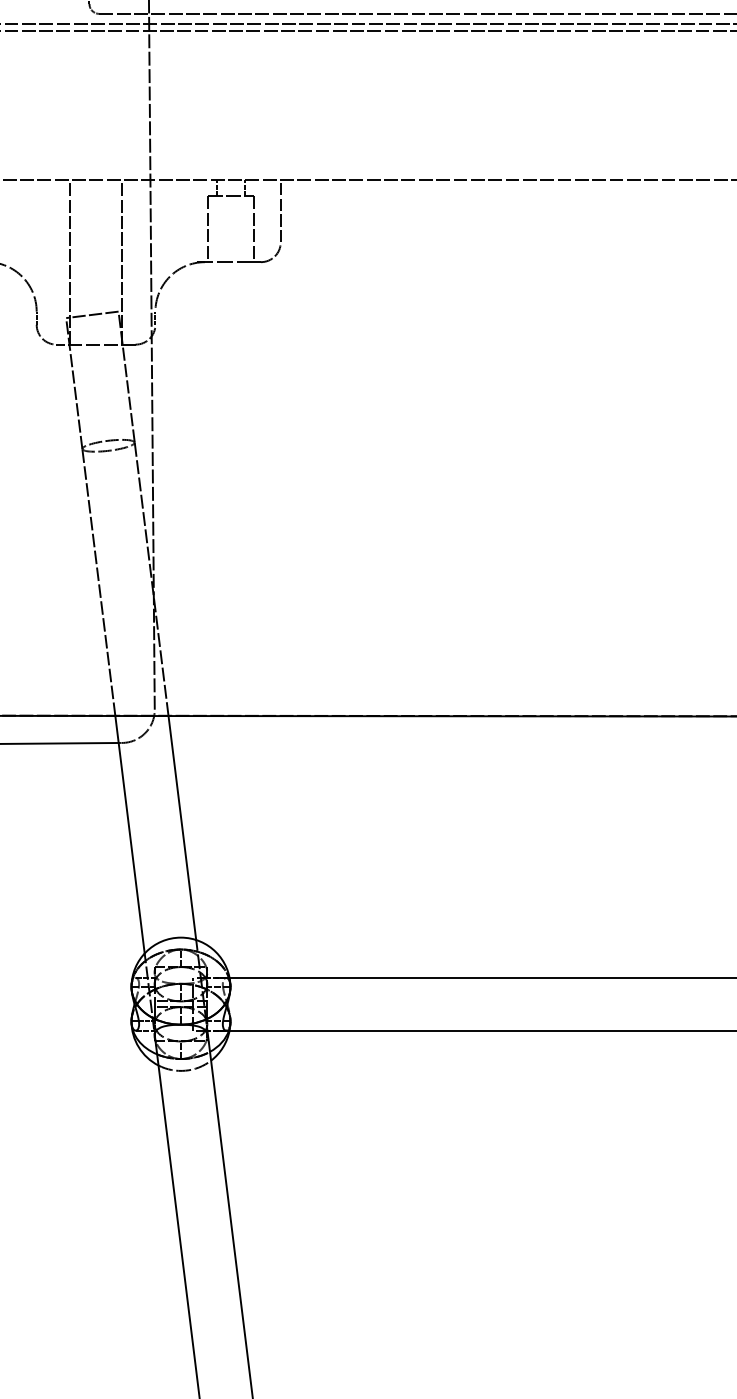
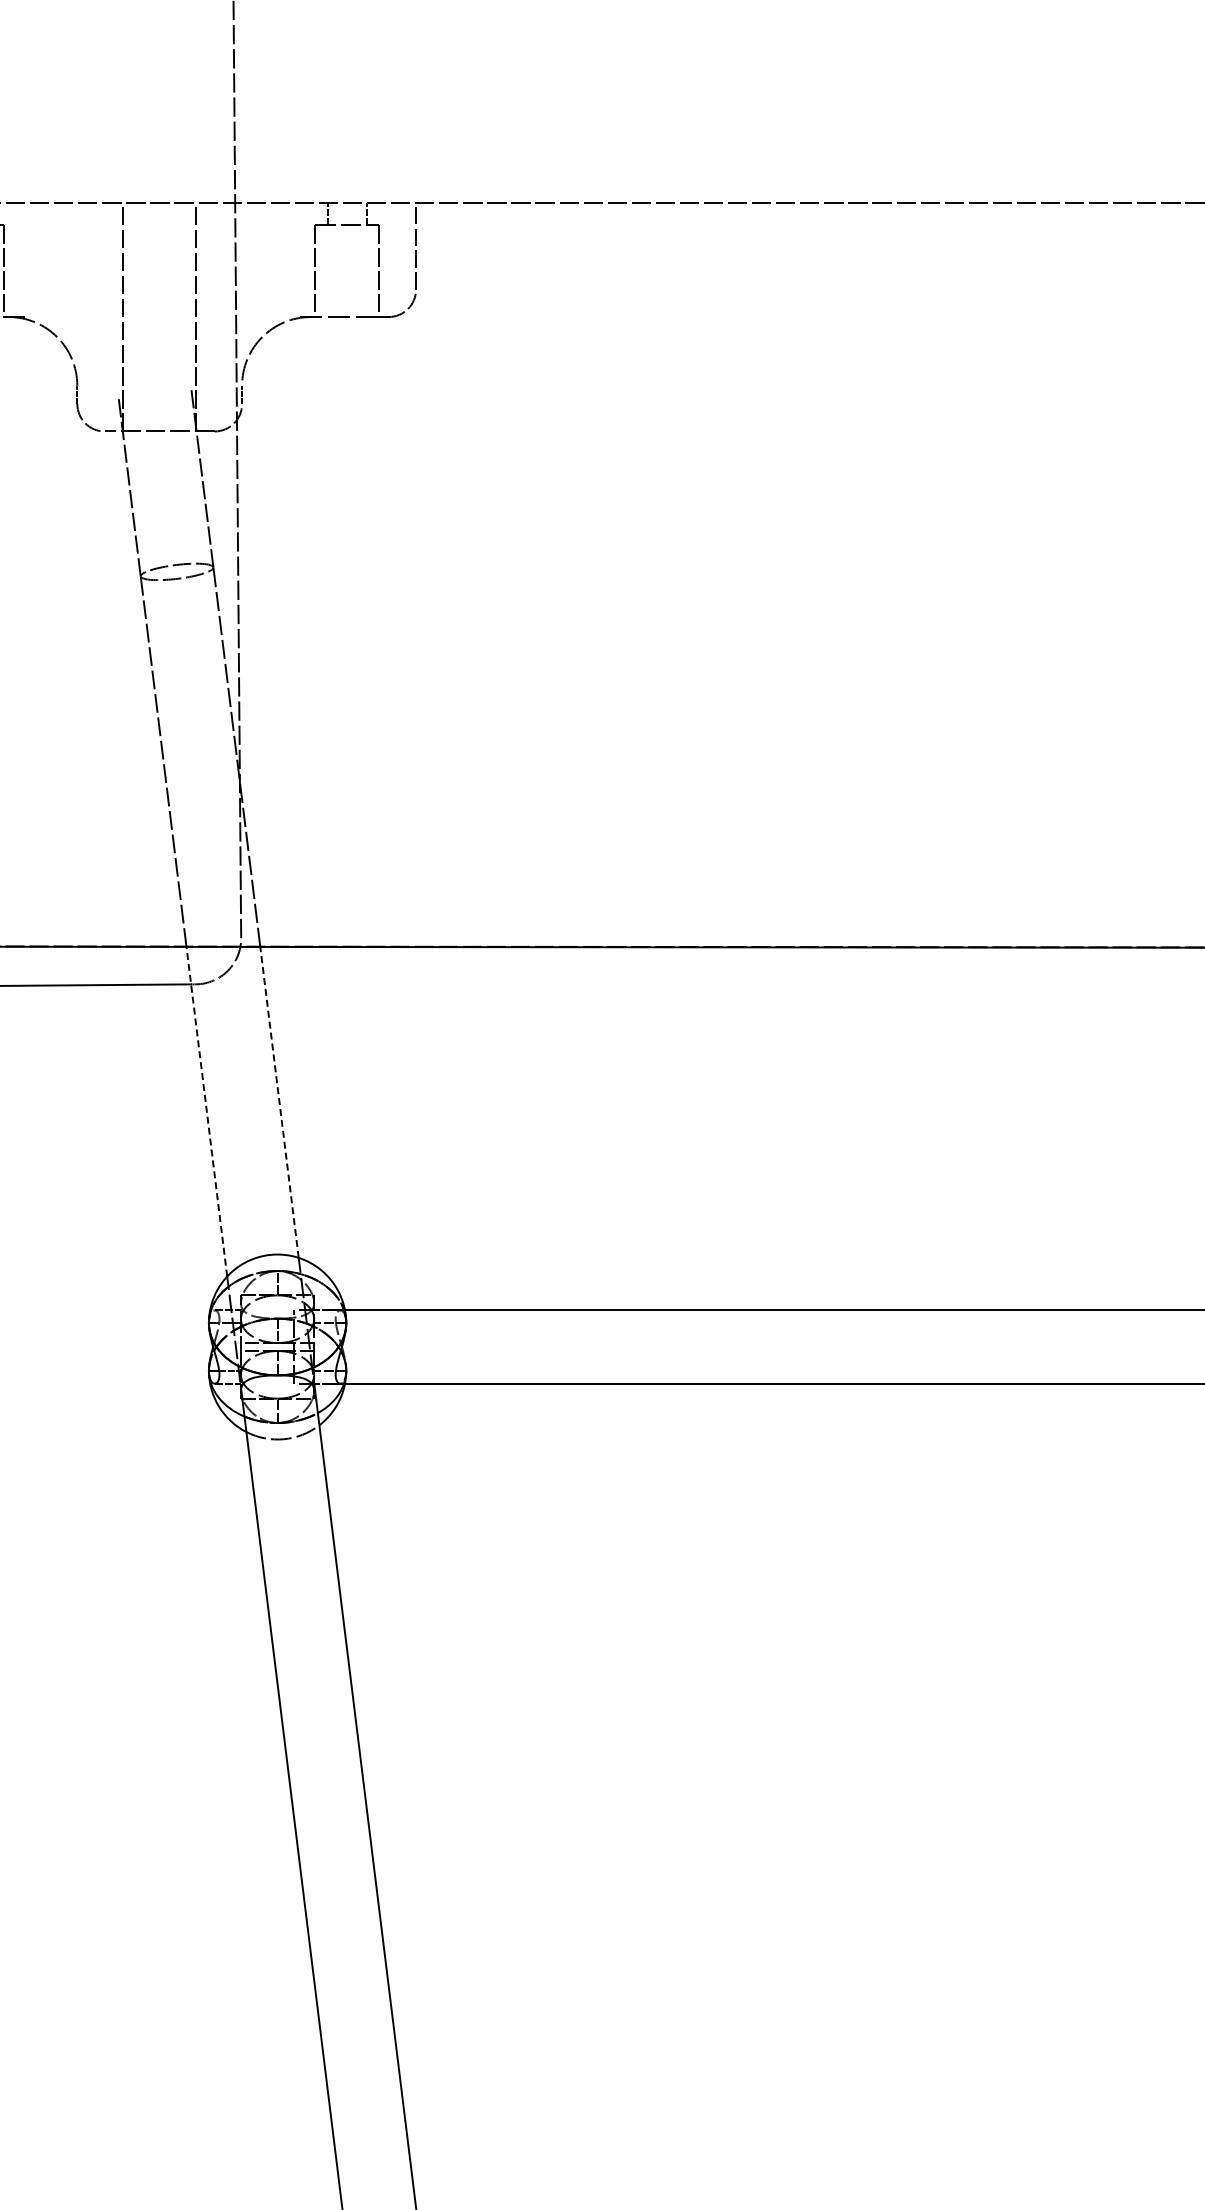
line: (92, 314) -> (154, 389), removed
line: (182, 828) -> (279, 1102), solid -> dashed
line: (129, 834) -> (206, 1111), solid -> dashed

